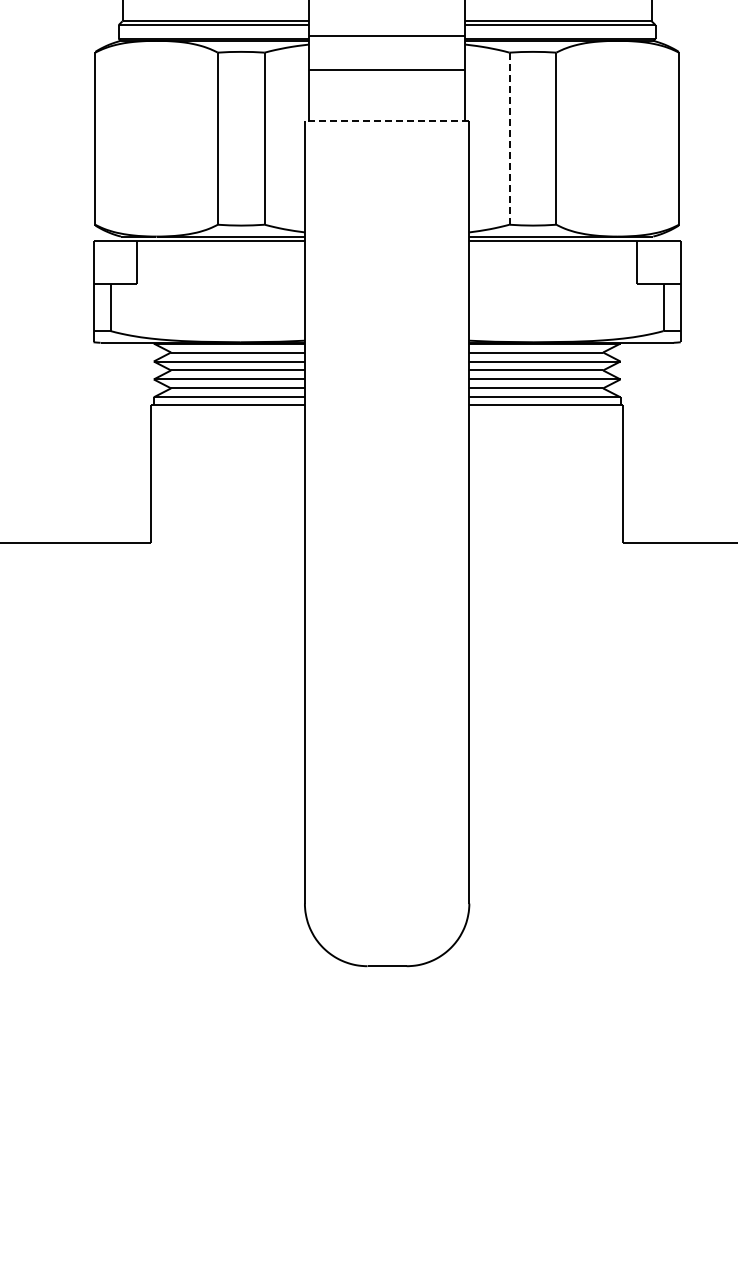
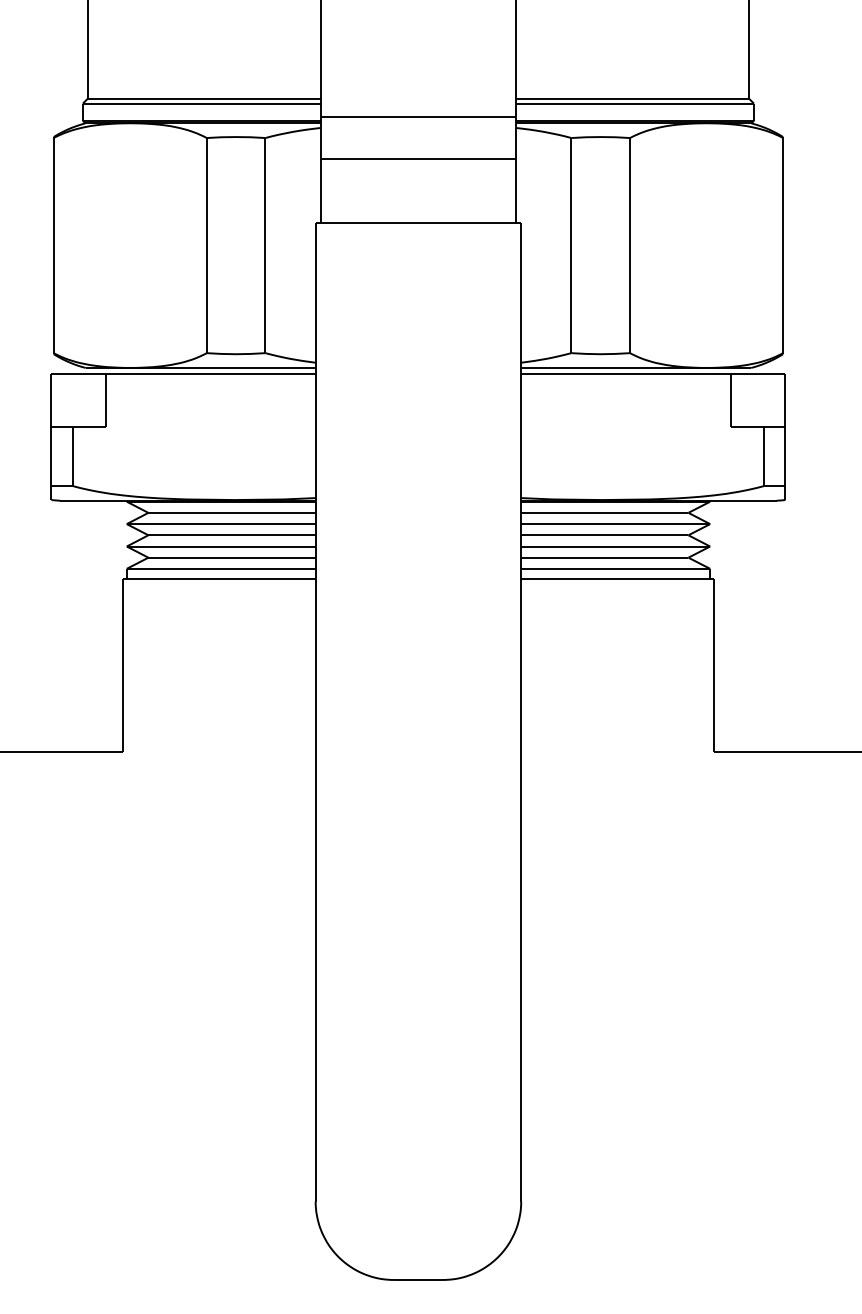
line: (386, 120) -> (417, 222), dashed -> solid
line: (509, 139) -> (571, 246), dashed -> solid

